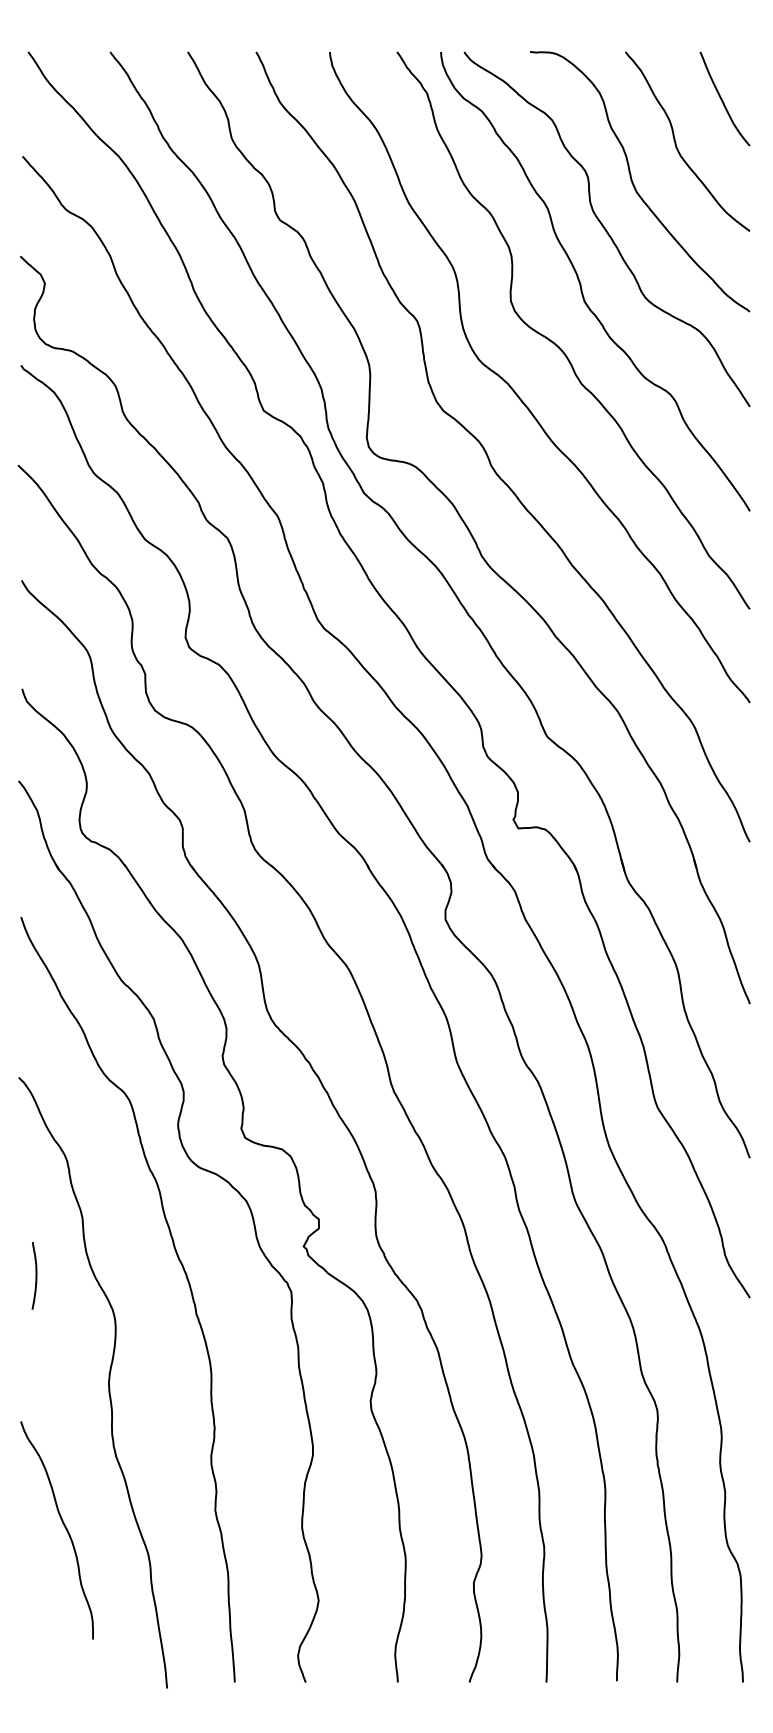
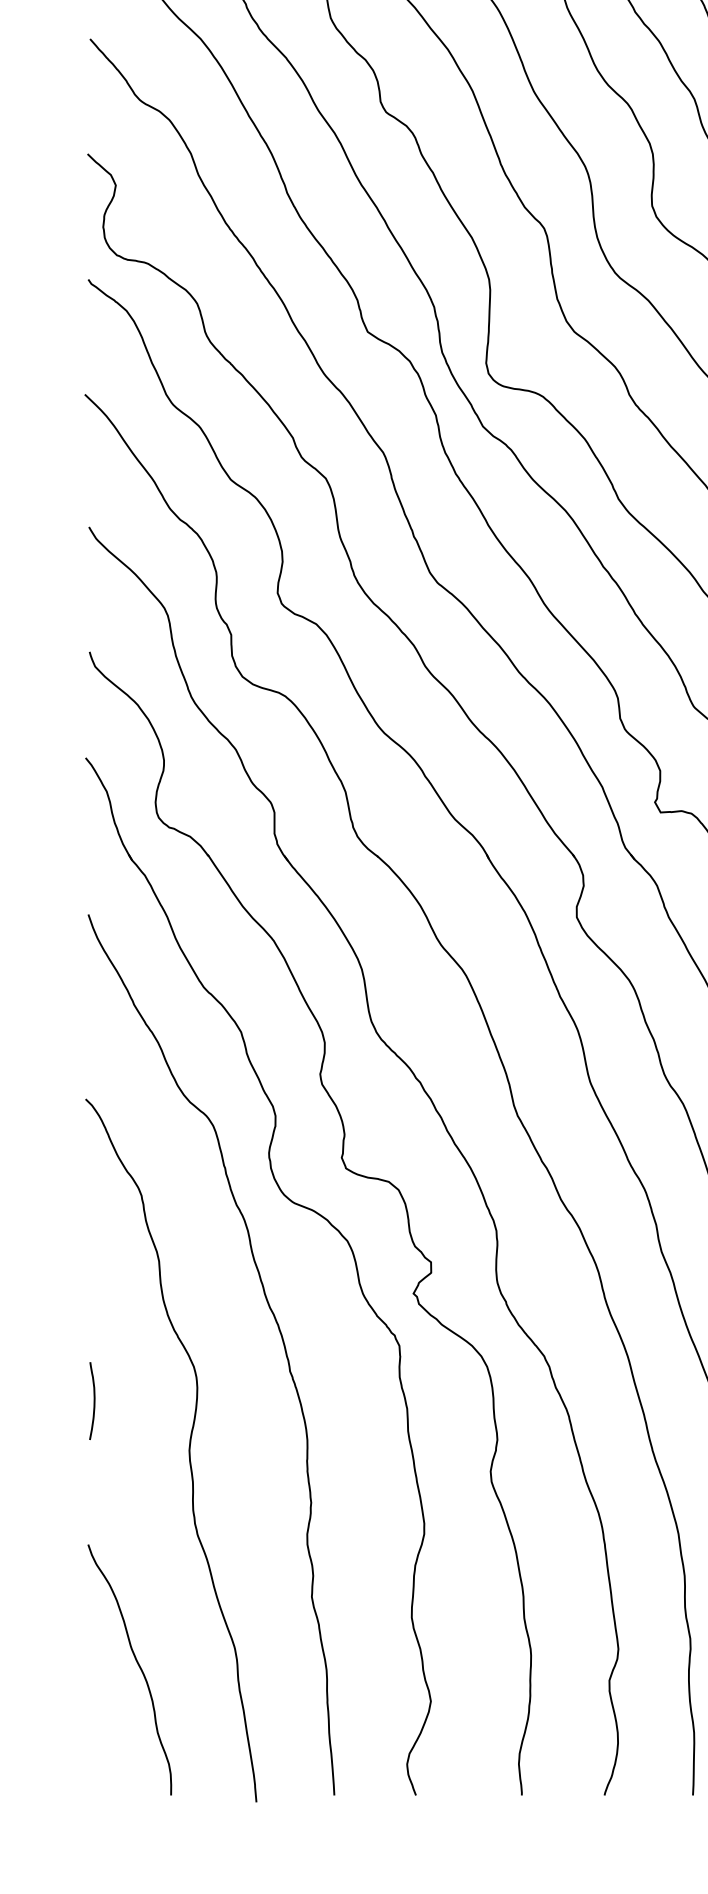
curve: (35, 1275) -> (93, 1400), moved
curve: (64, 1527) -> (138, 1666), moved

